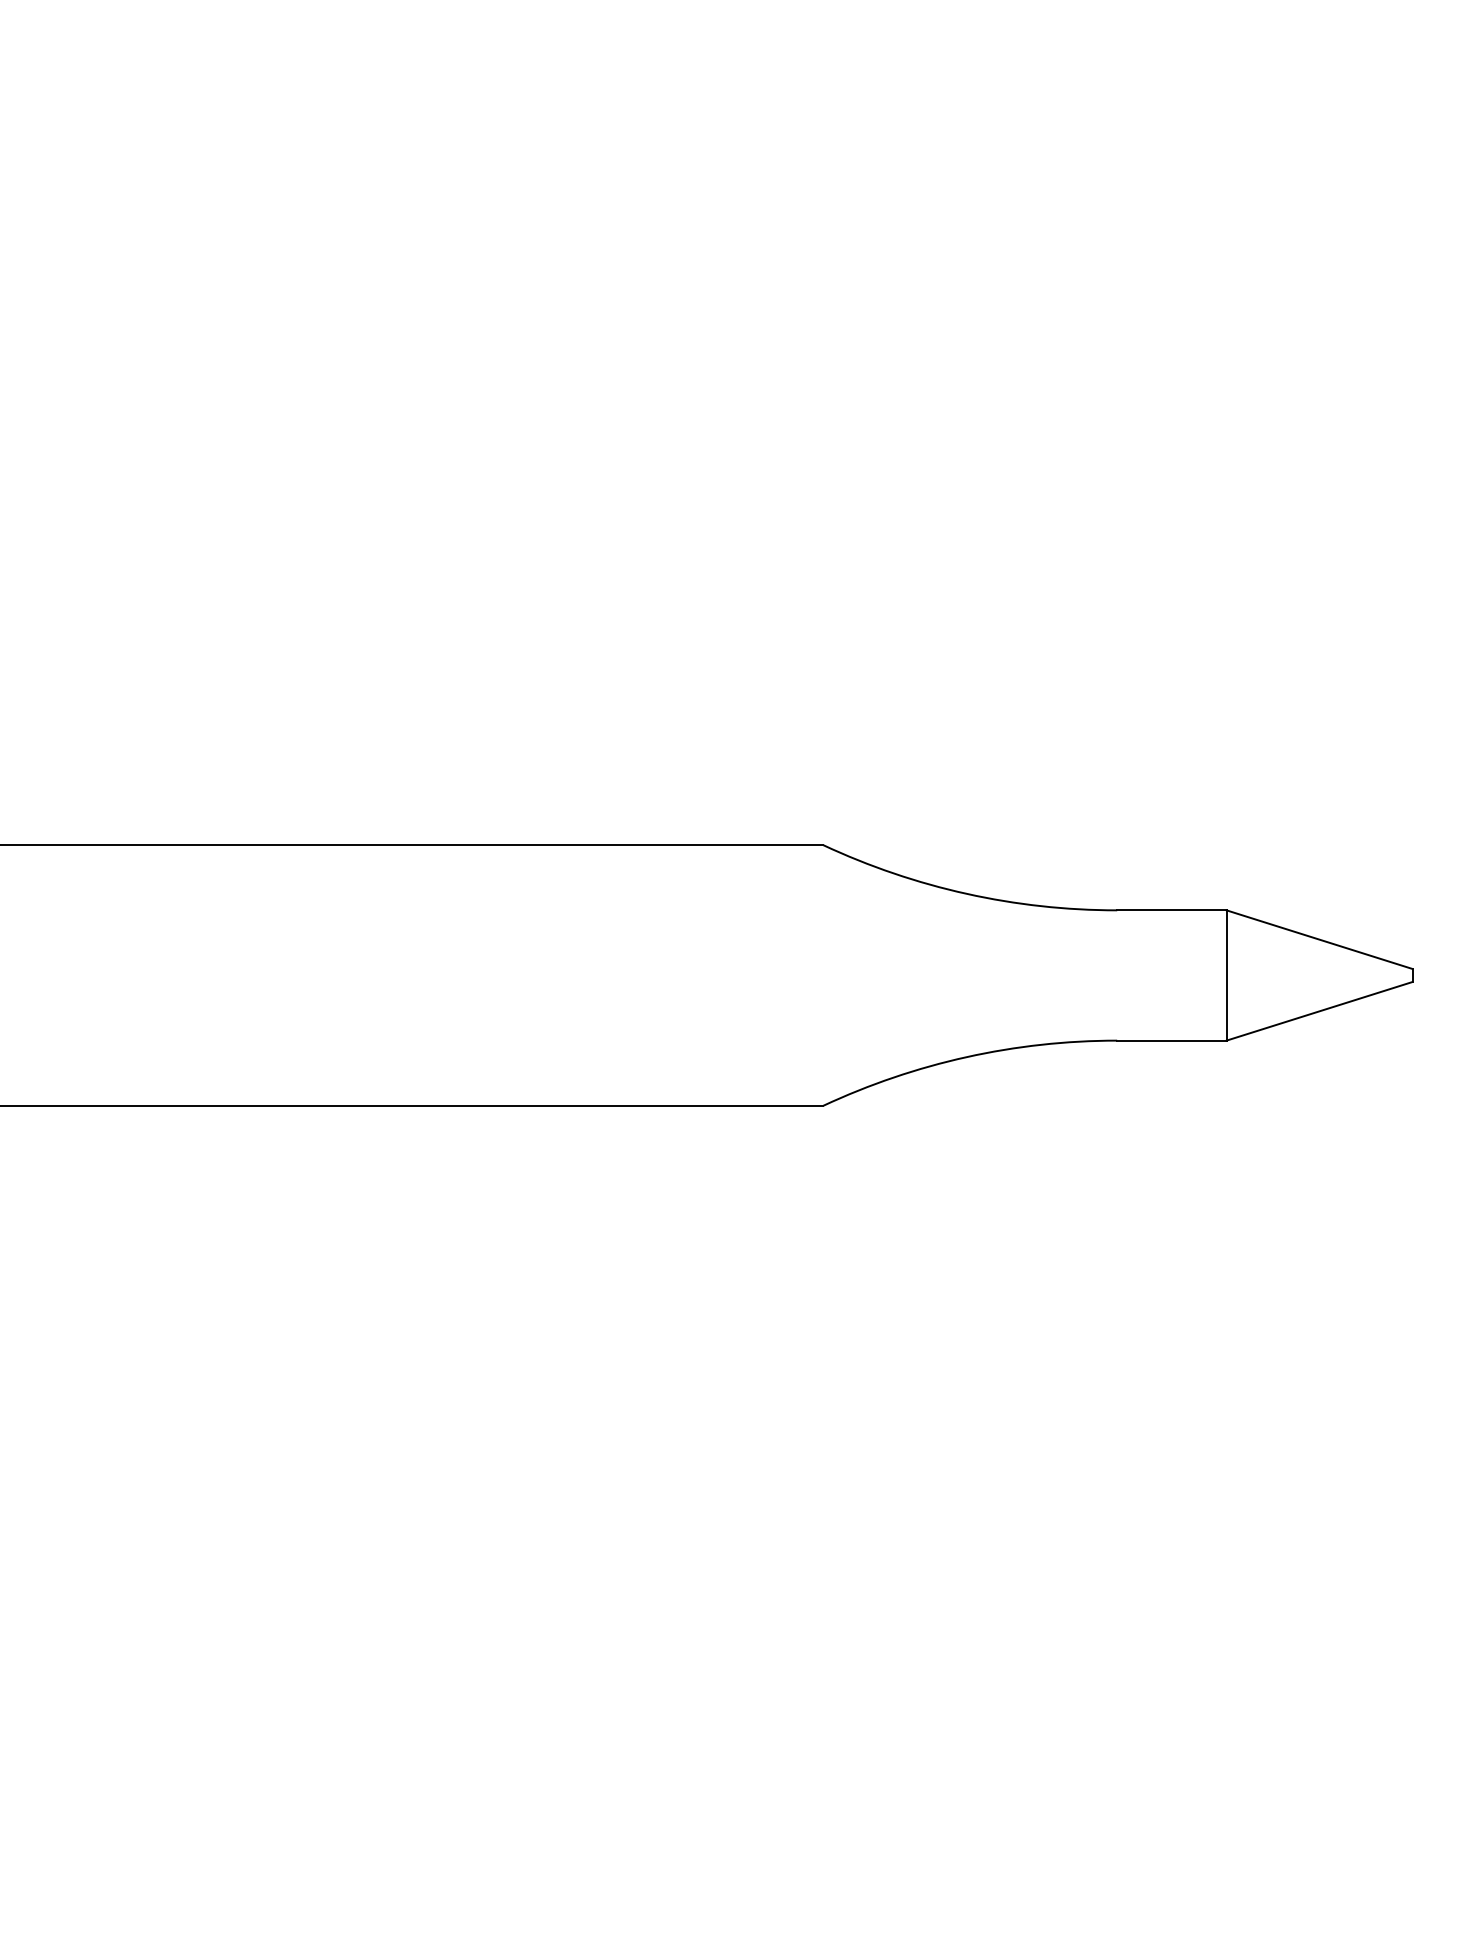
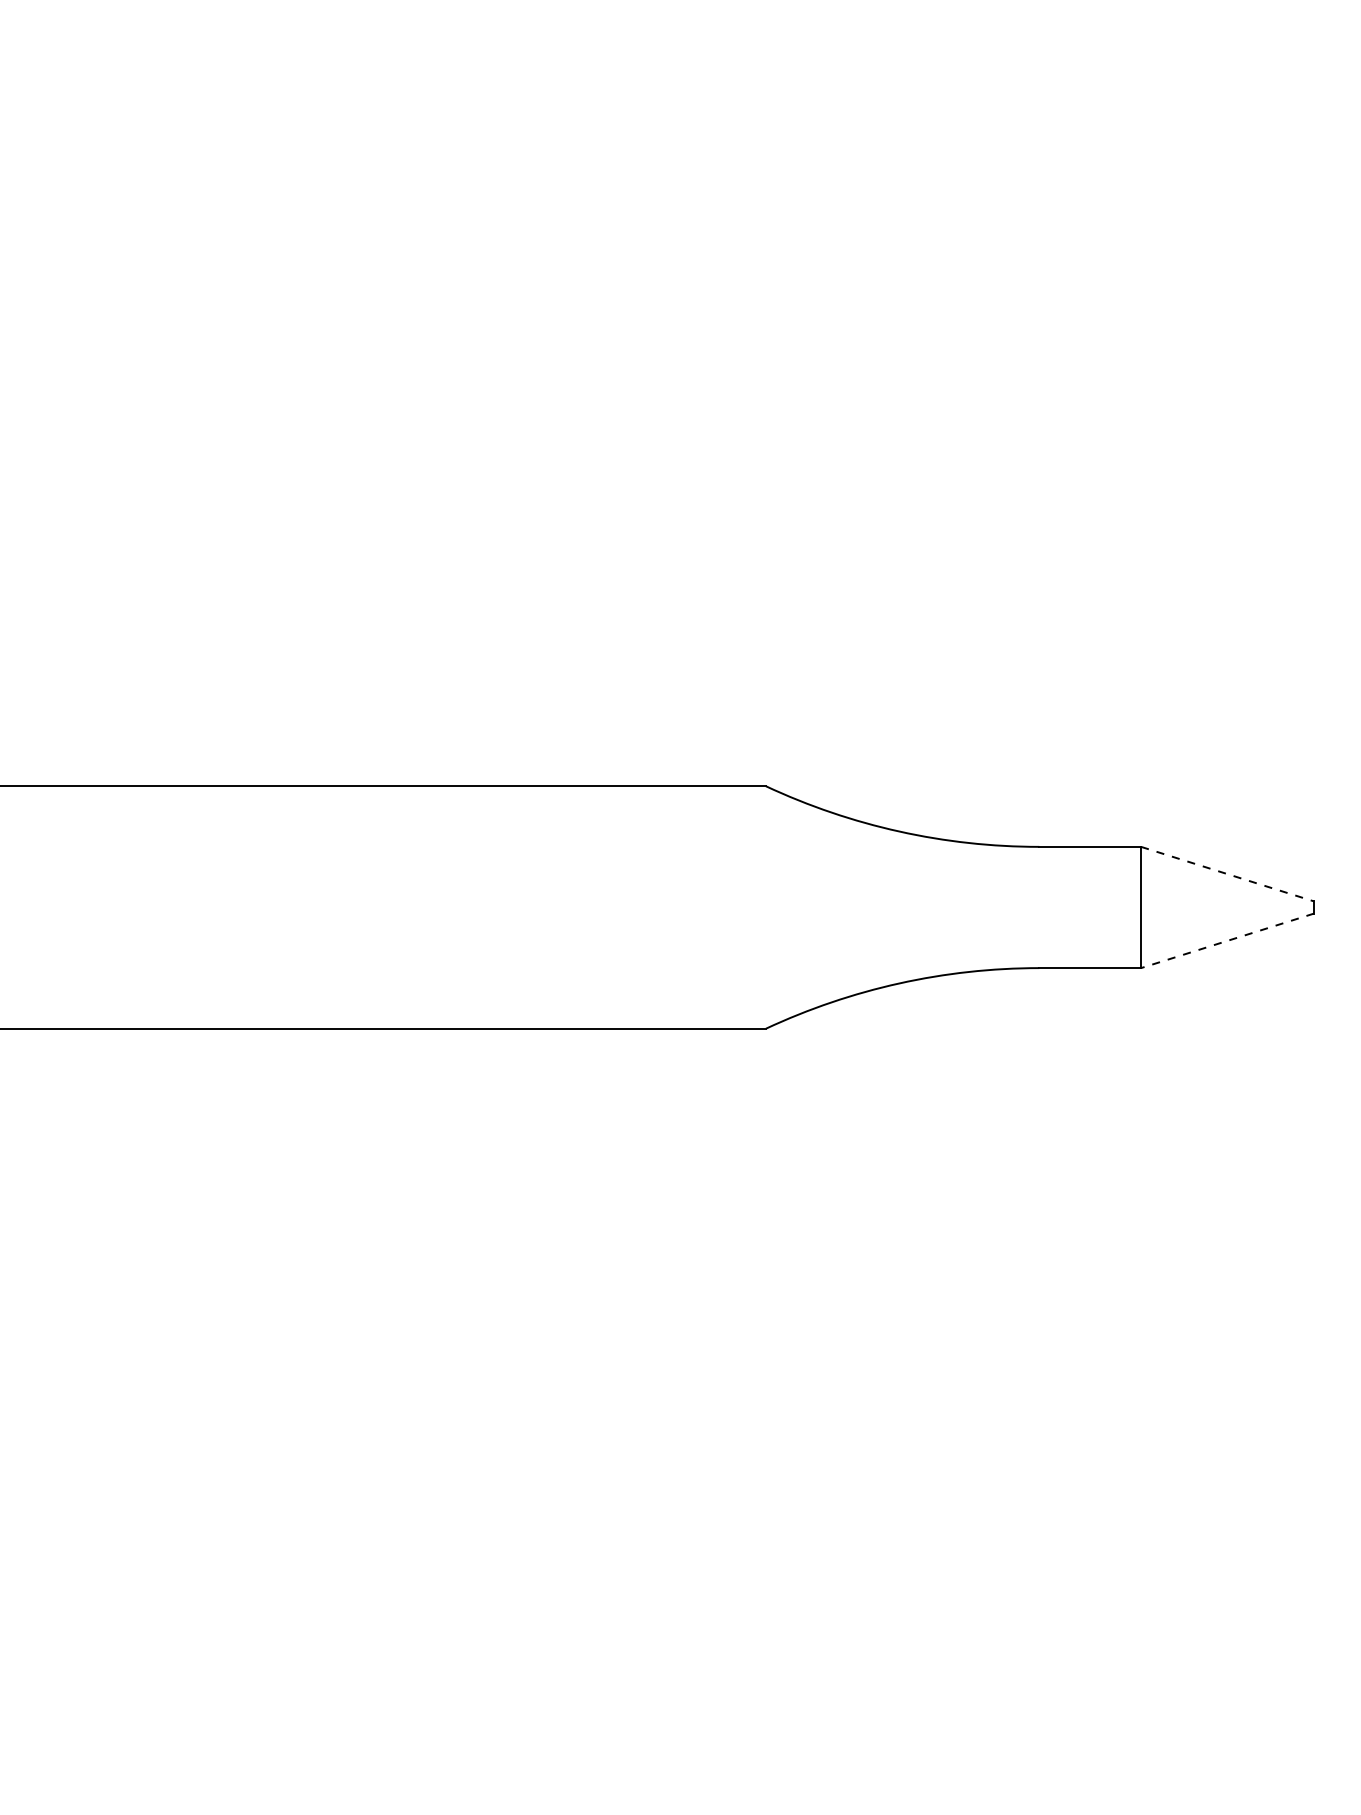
line: (1319, 939) -> (1227, 874), solid -> dashed
line: (1319, 1011) -> (1227, 940), solid -> dashed

